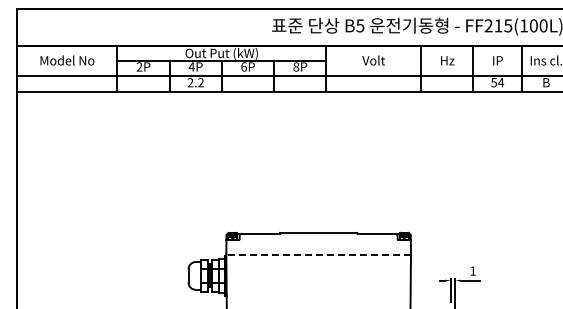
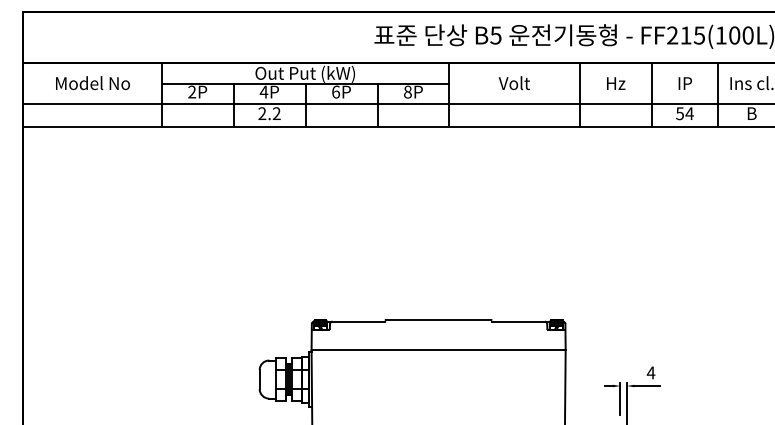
line: (318, 254) -> (438, 350), dashed -> solid
text: (473, 270) -> (651, 372), 1 -> 4

